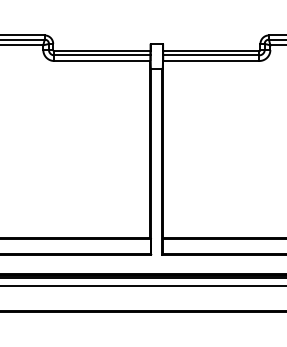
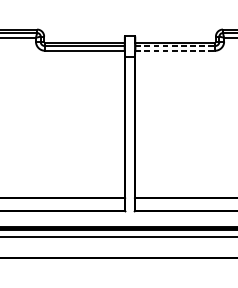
line: (211, 55) -> (175, 46), solid -> dashed
line: (211, 61) -> (175, 51), solid -> dashed

